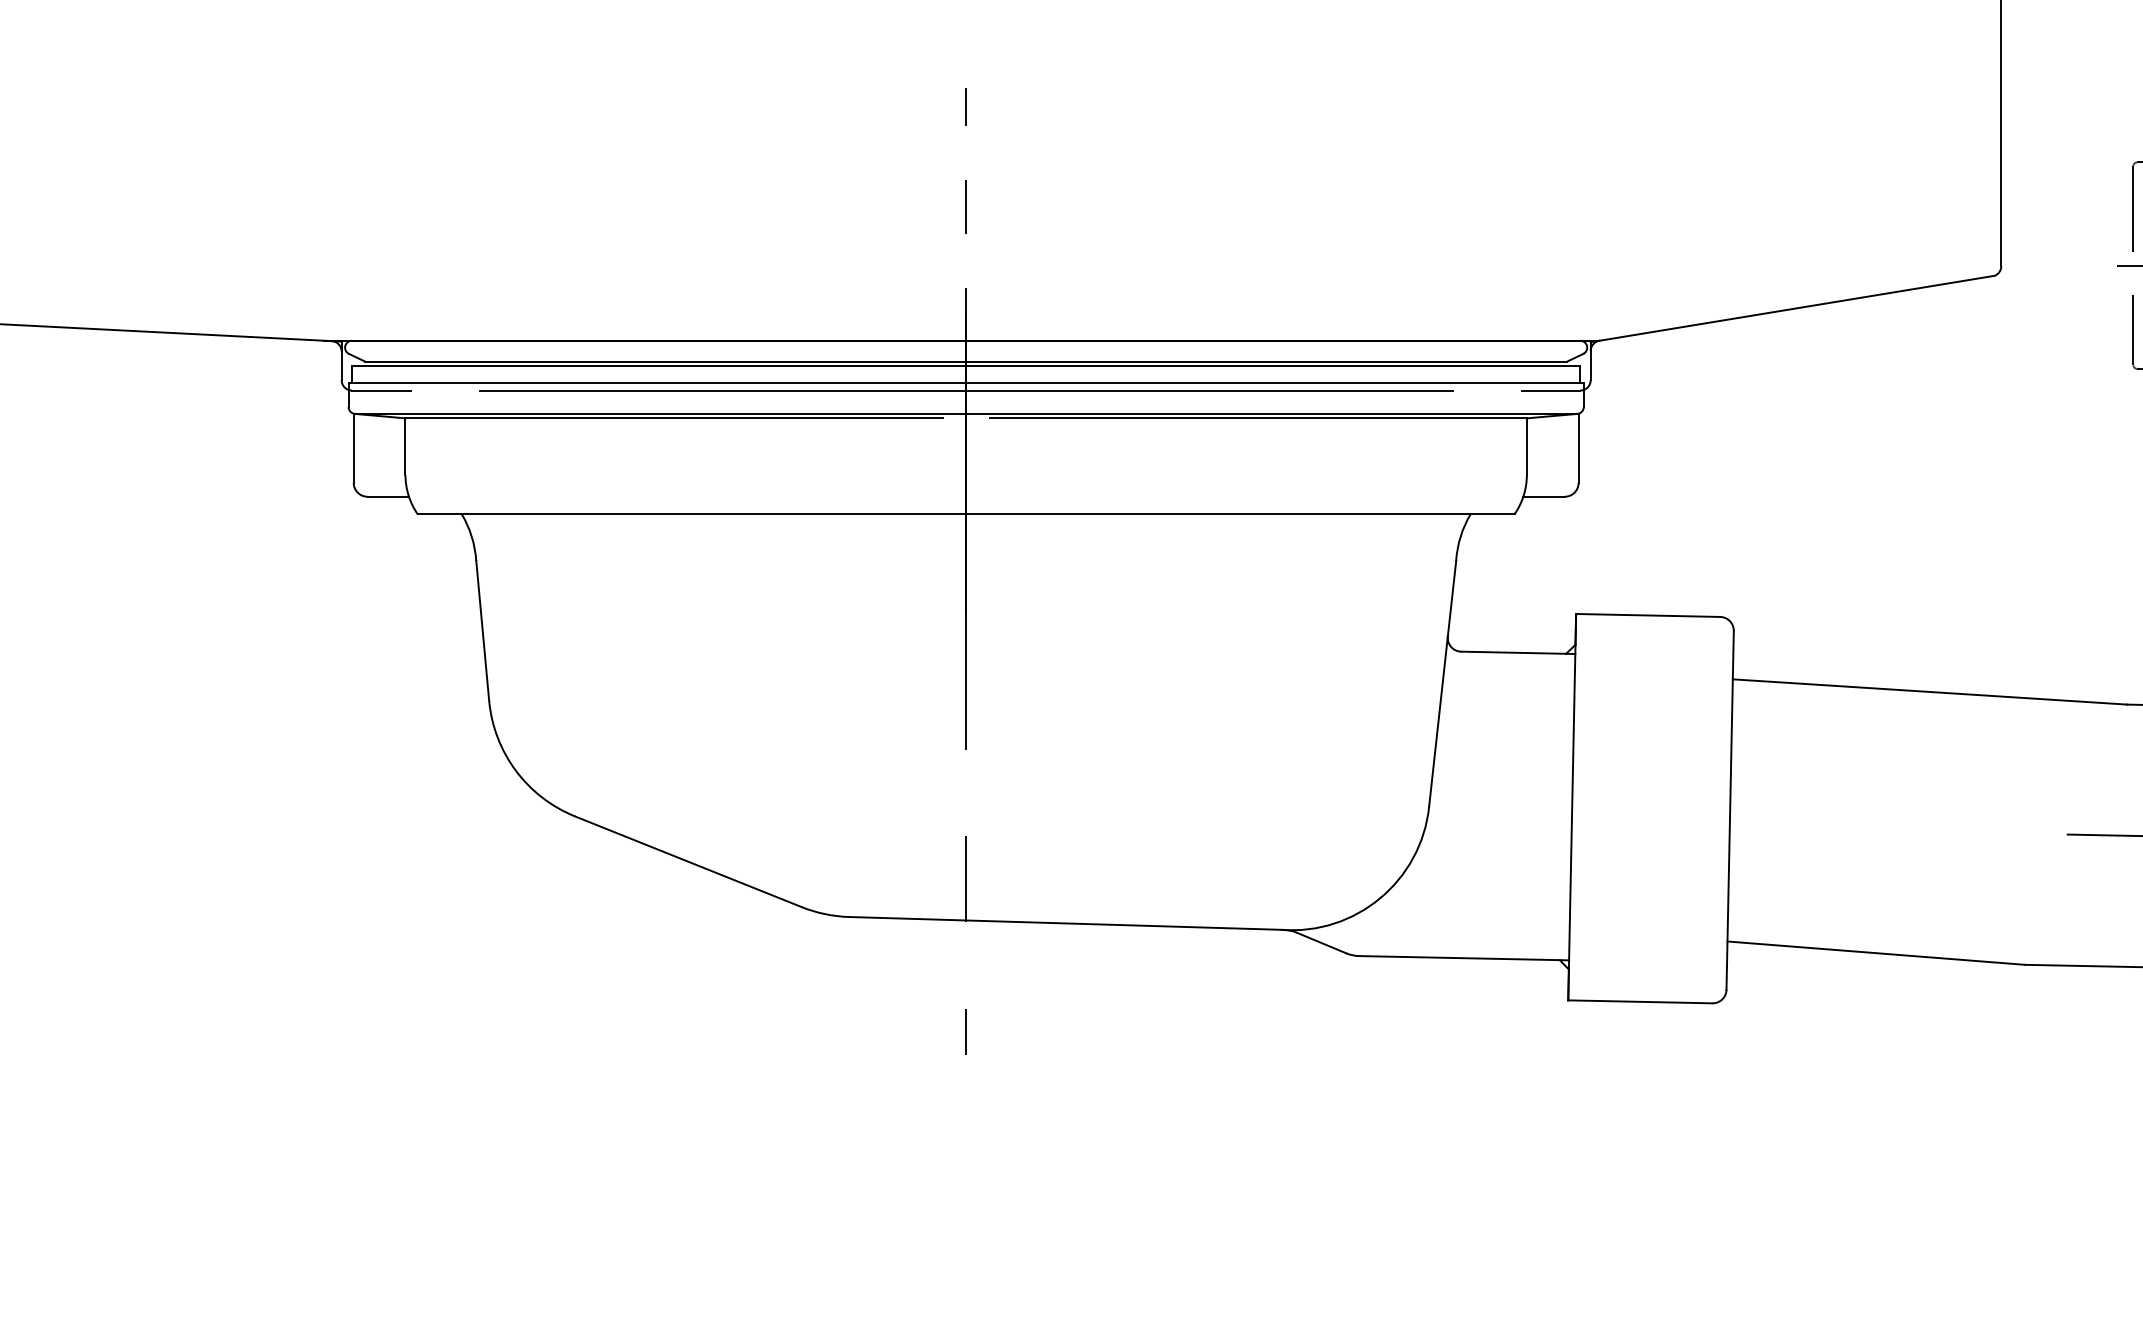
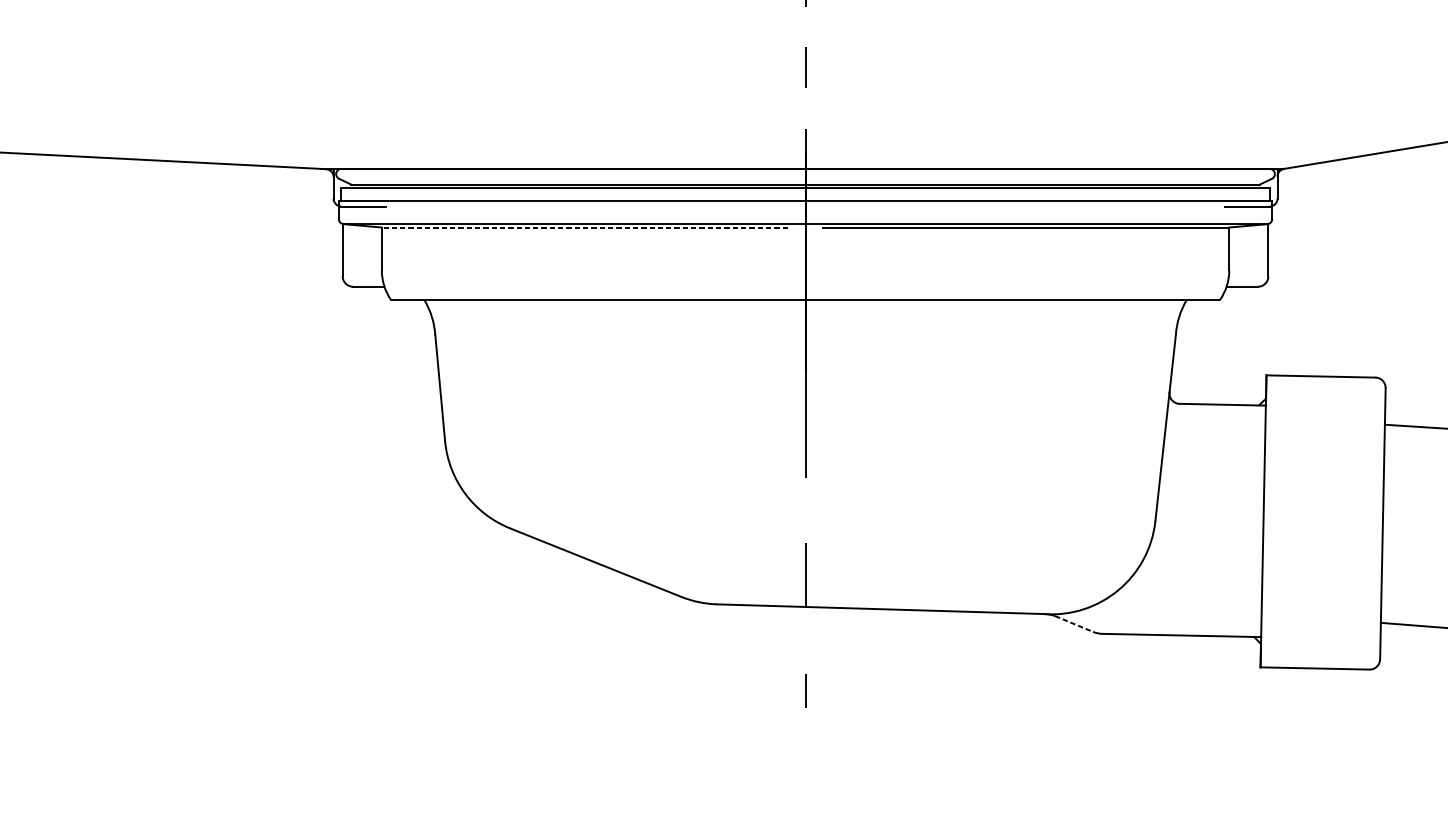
line: (965, 390) -> (805, 206), removed
line: (674, 418) -> (585, 227), solid -> dashed
line: (1321, 943) -> (1074, 624), solid -> dashed

